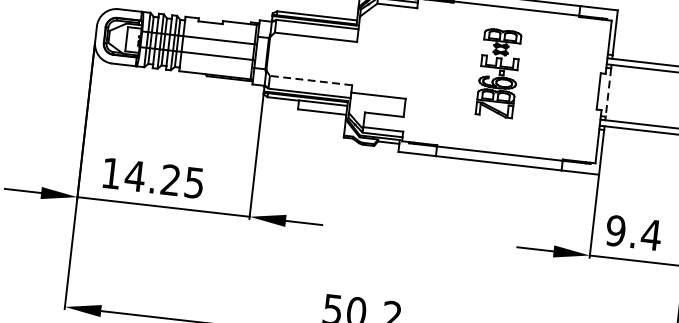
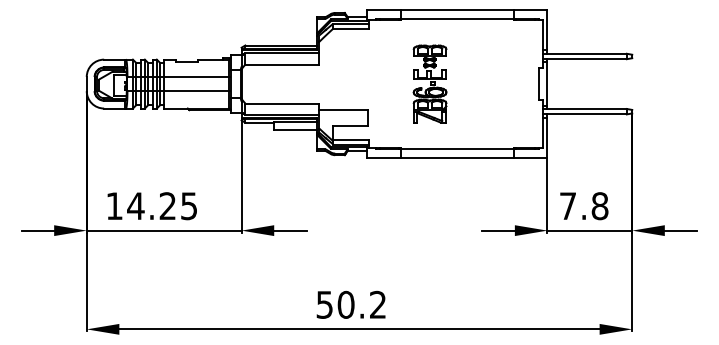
part: (498, 72) -> (429, 83), moved
line: (311, 80) -> (282, 103), dashed -> solid
line: (608, 93) -> (547, 84), dashed -> solid
text: (632, 233) -> (583, 206), 9.4 -> 7.8

